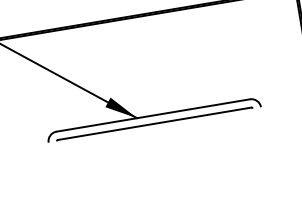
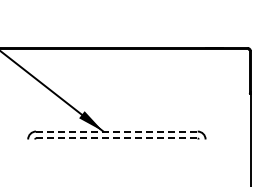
line: (152, 115) -> (116, 131), solid -> dashed
line: (154, 123) -> (116, 138), solid -> dashed

